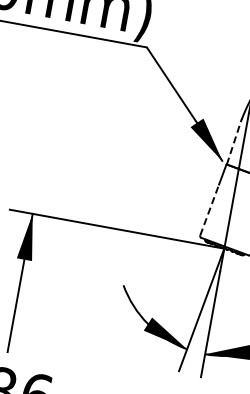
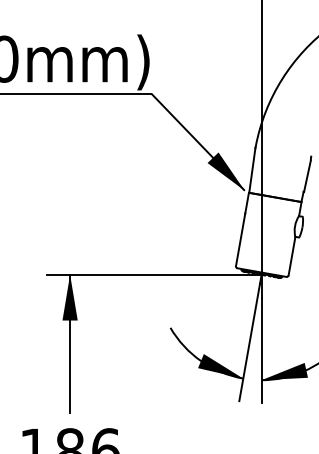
line: (234, 142) -> (252, 170), dashed -> solid
line: (209, 209) -> (240, 239), dashed -> solid

